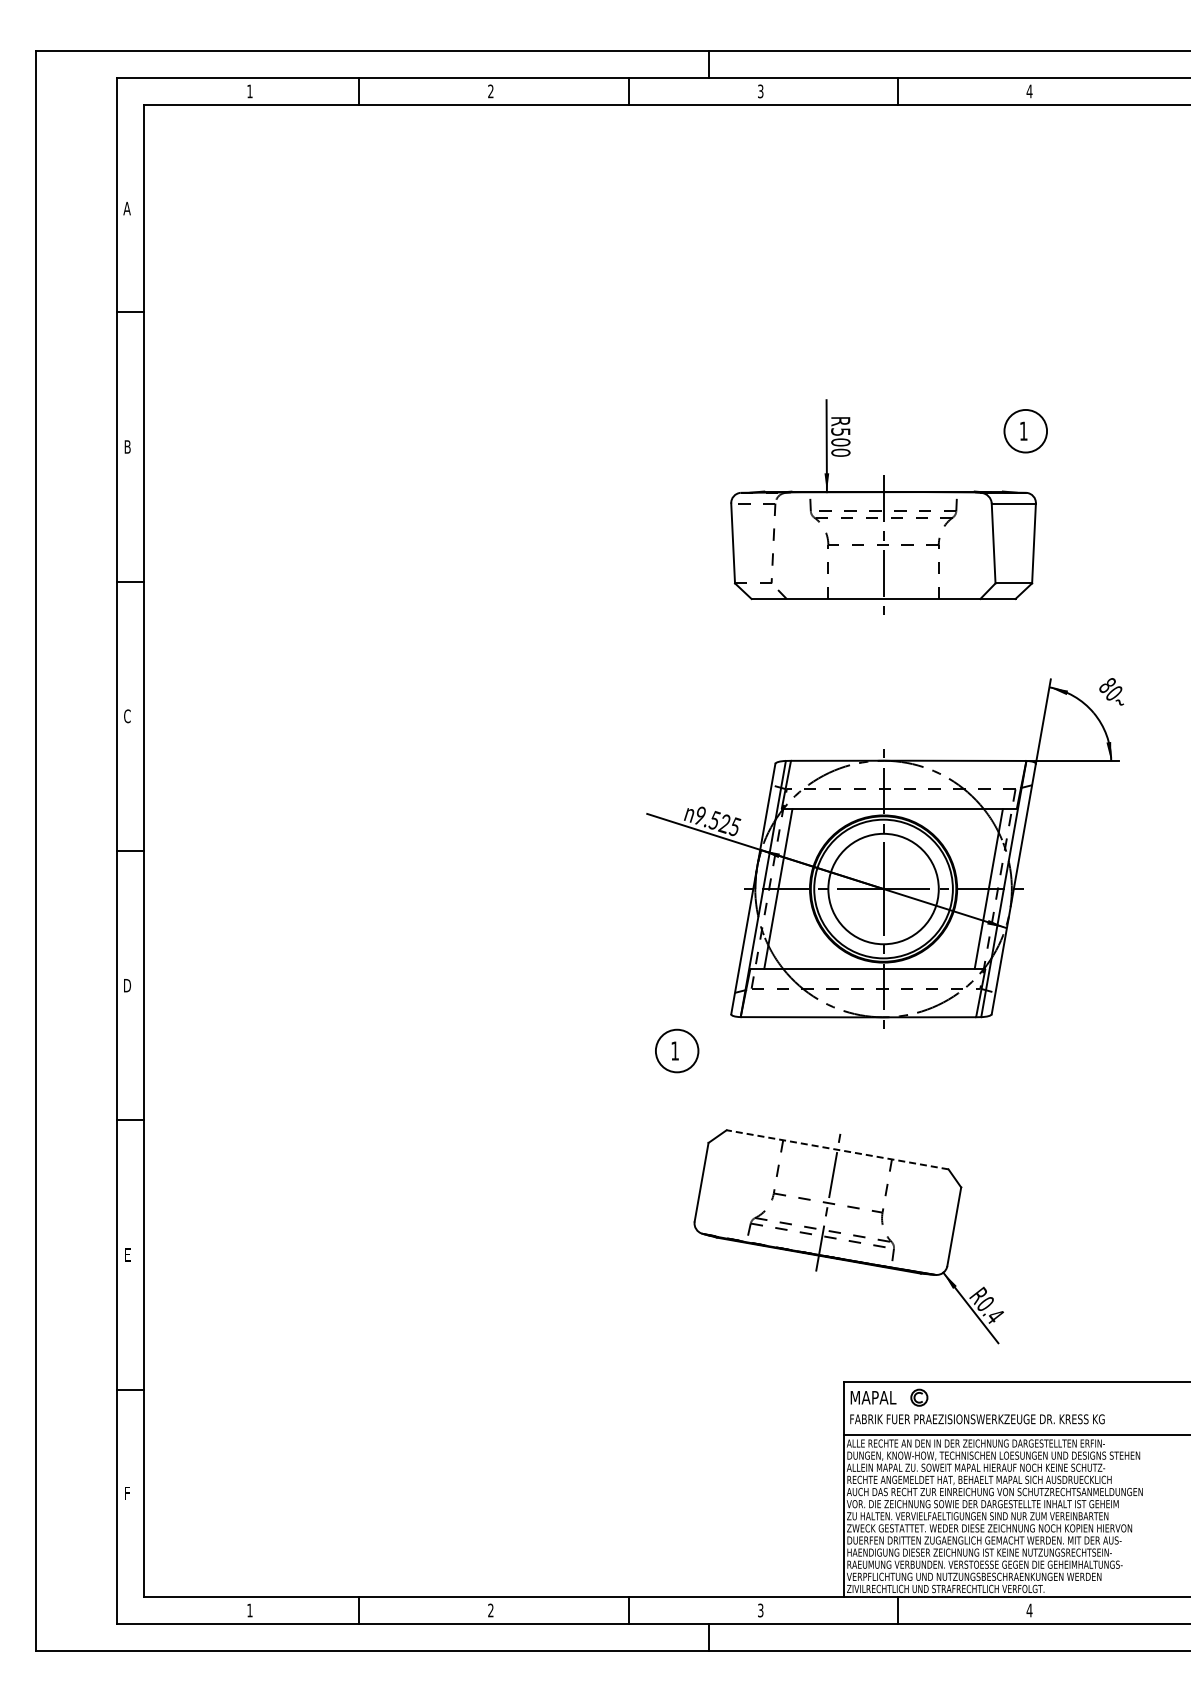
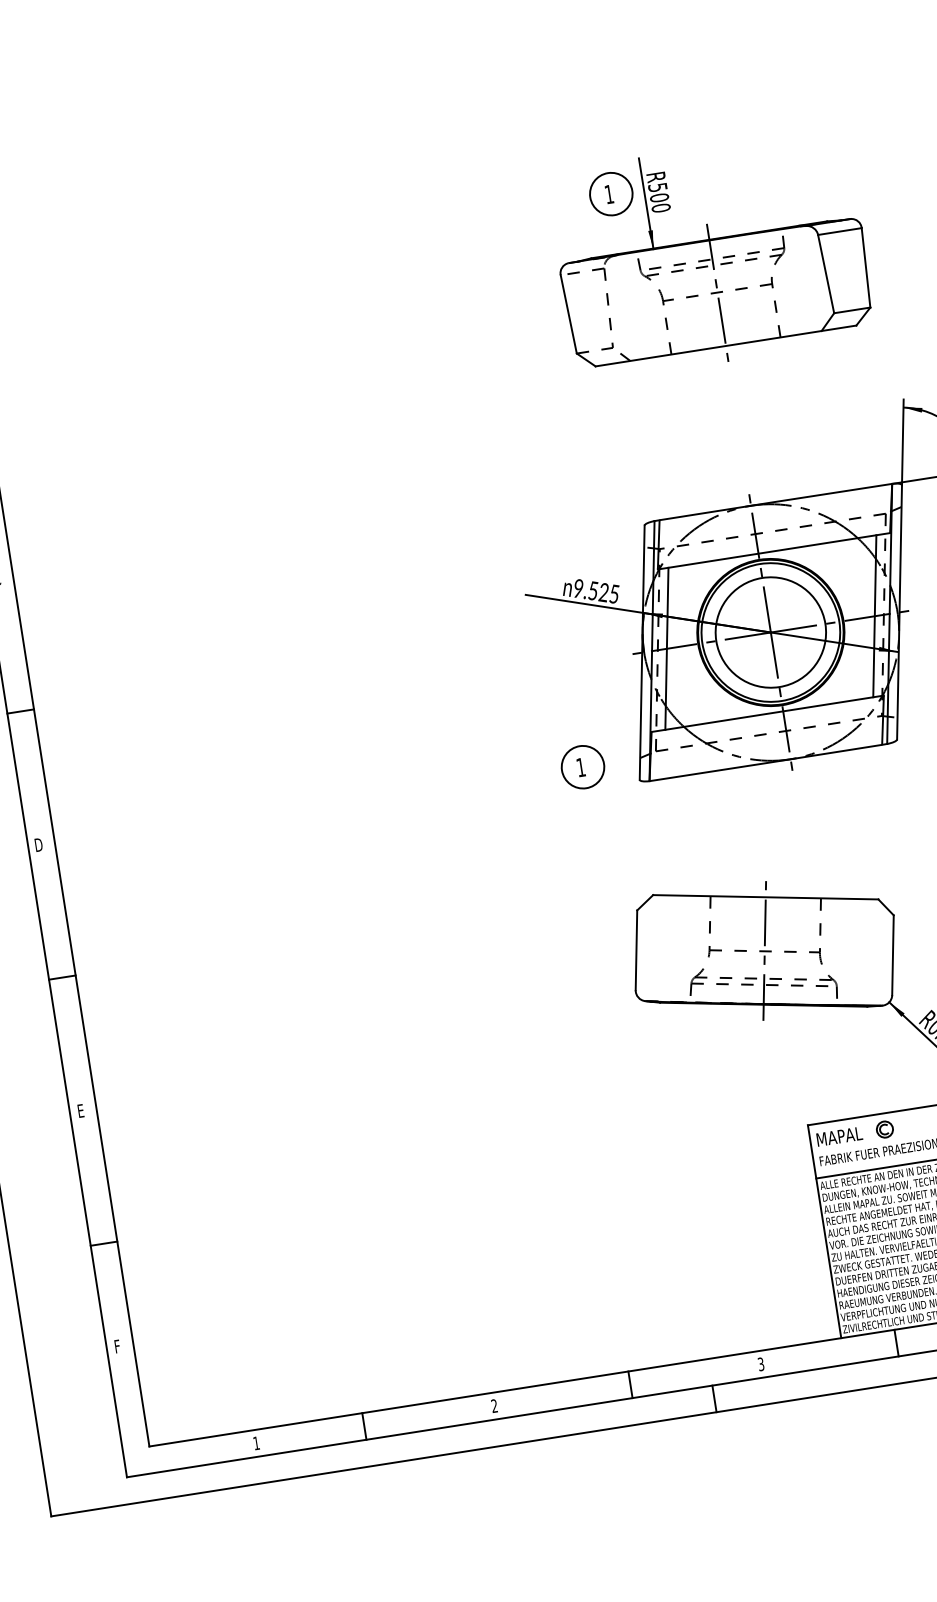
part: (1025, 431) -> (611, 194), moved
part: (677, 1050) -> (583, 766), moved
line: (837, 1149) -> (765, 896), dashed -> solid

